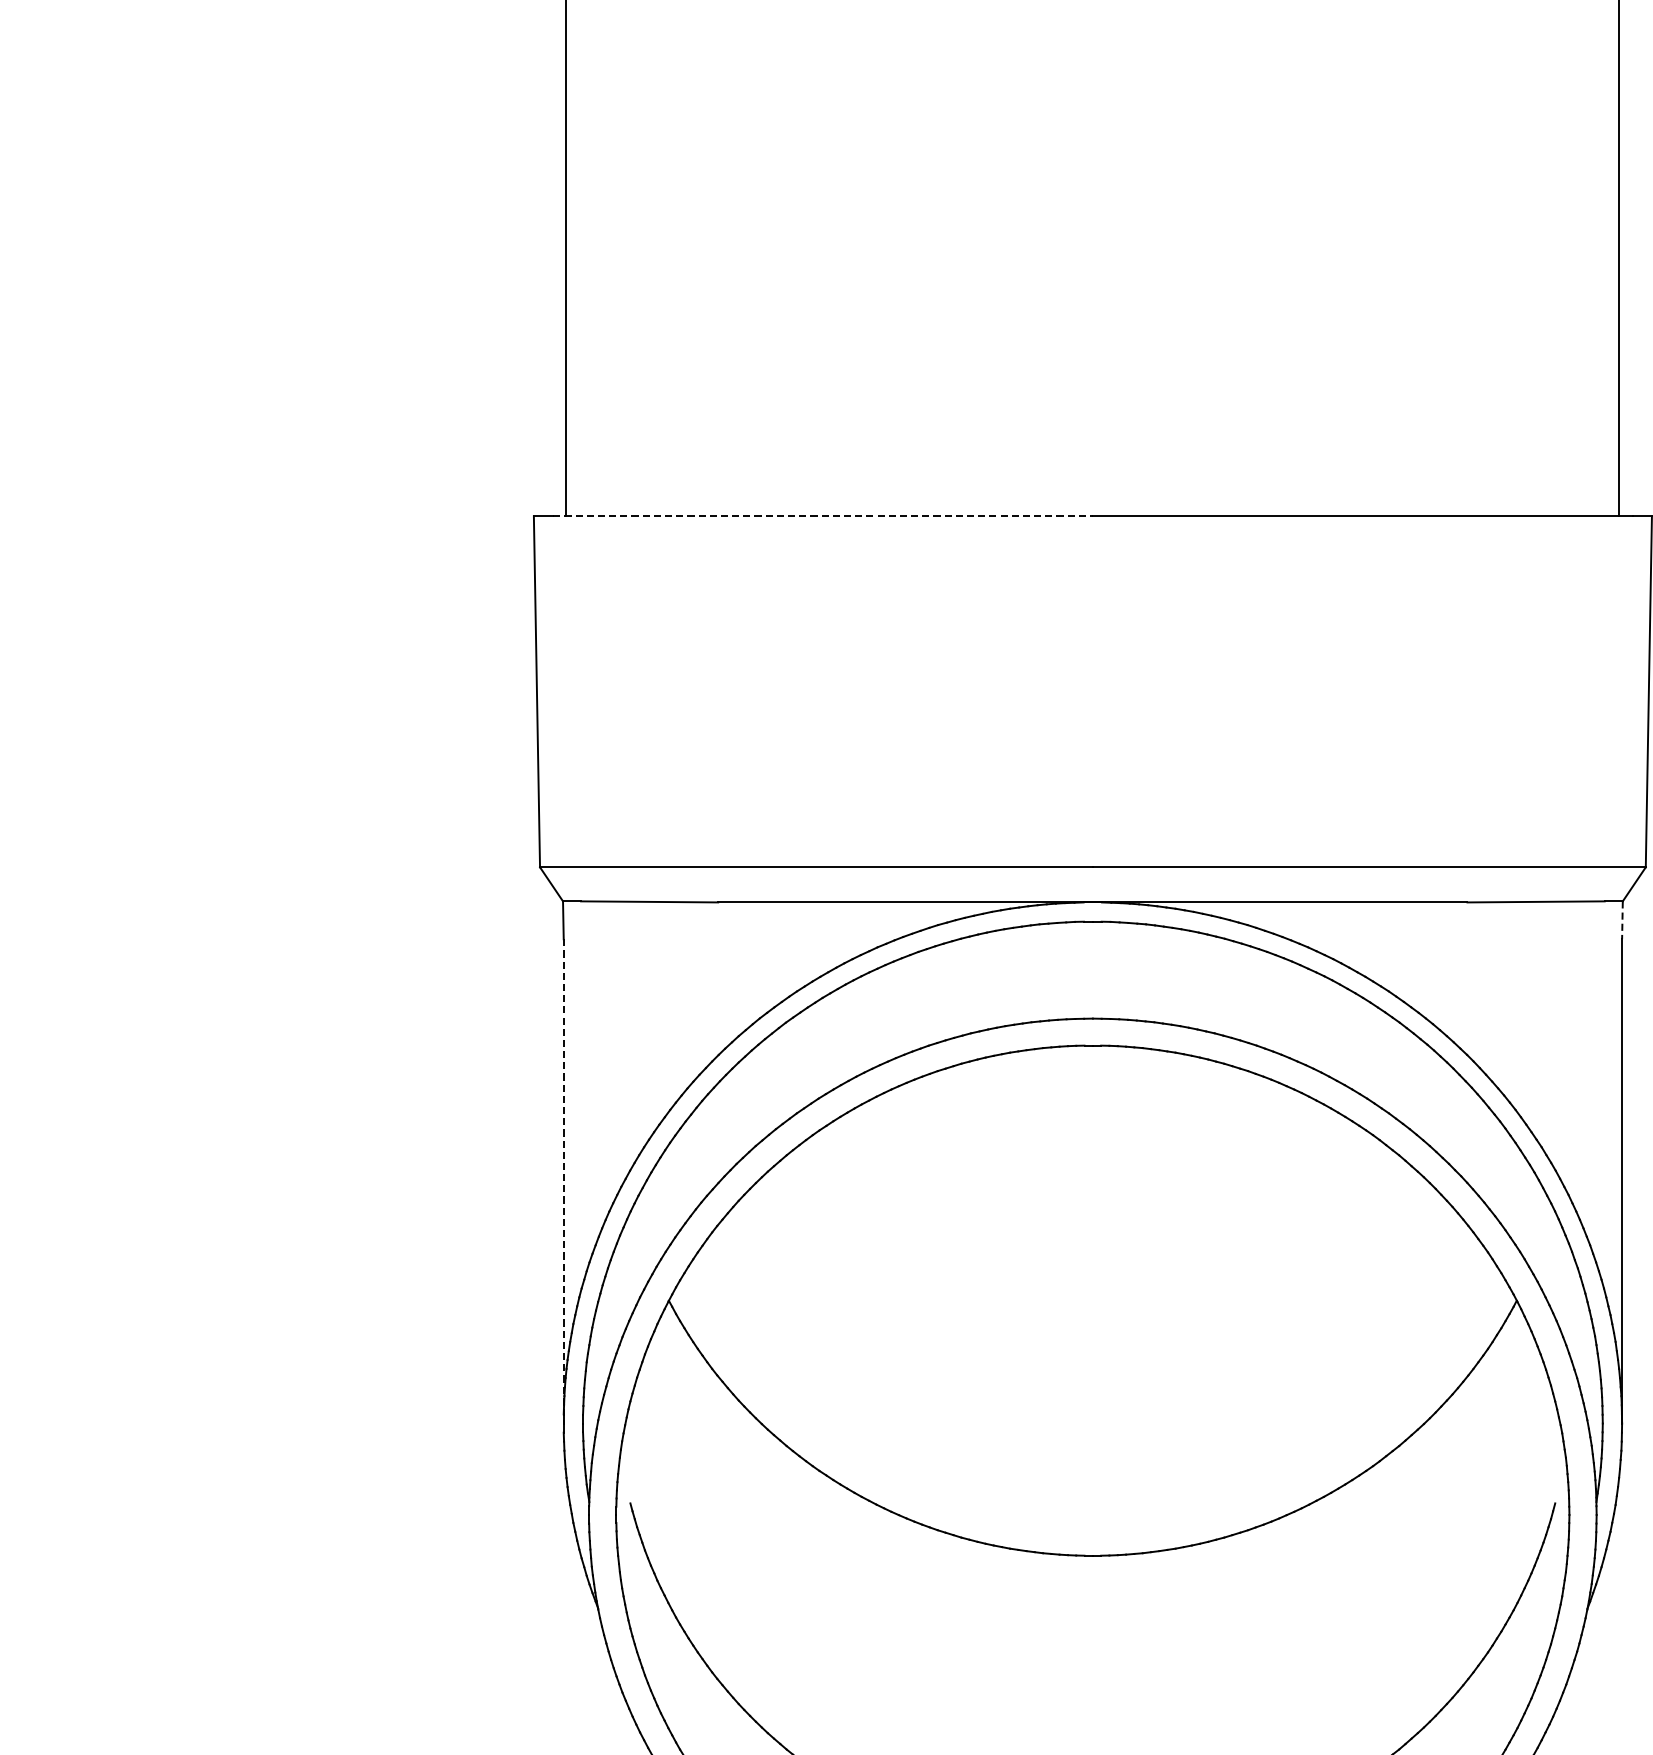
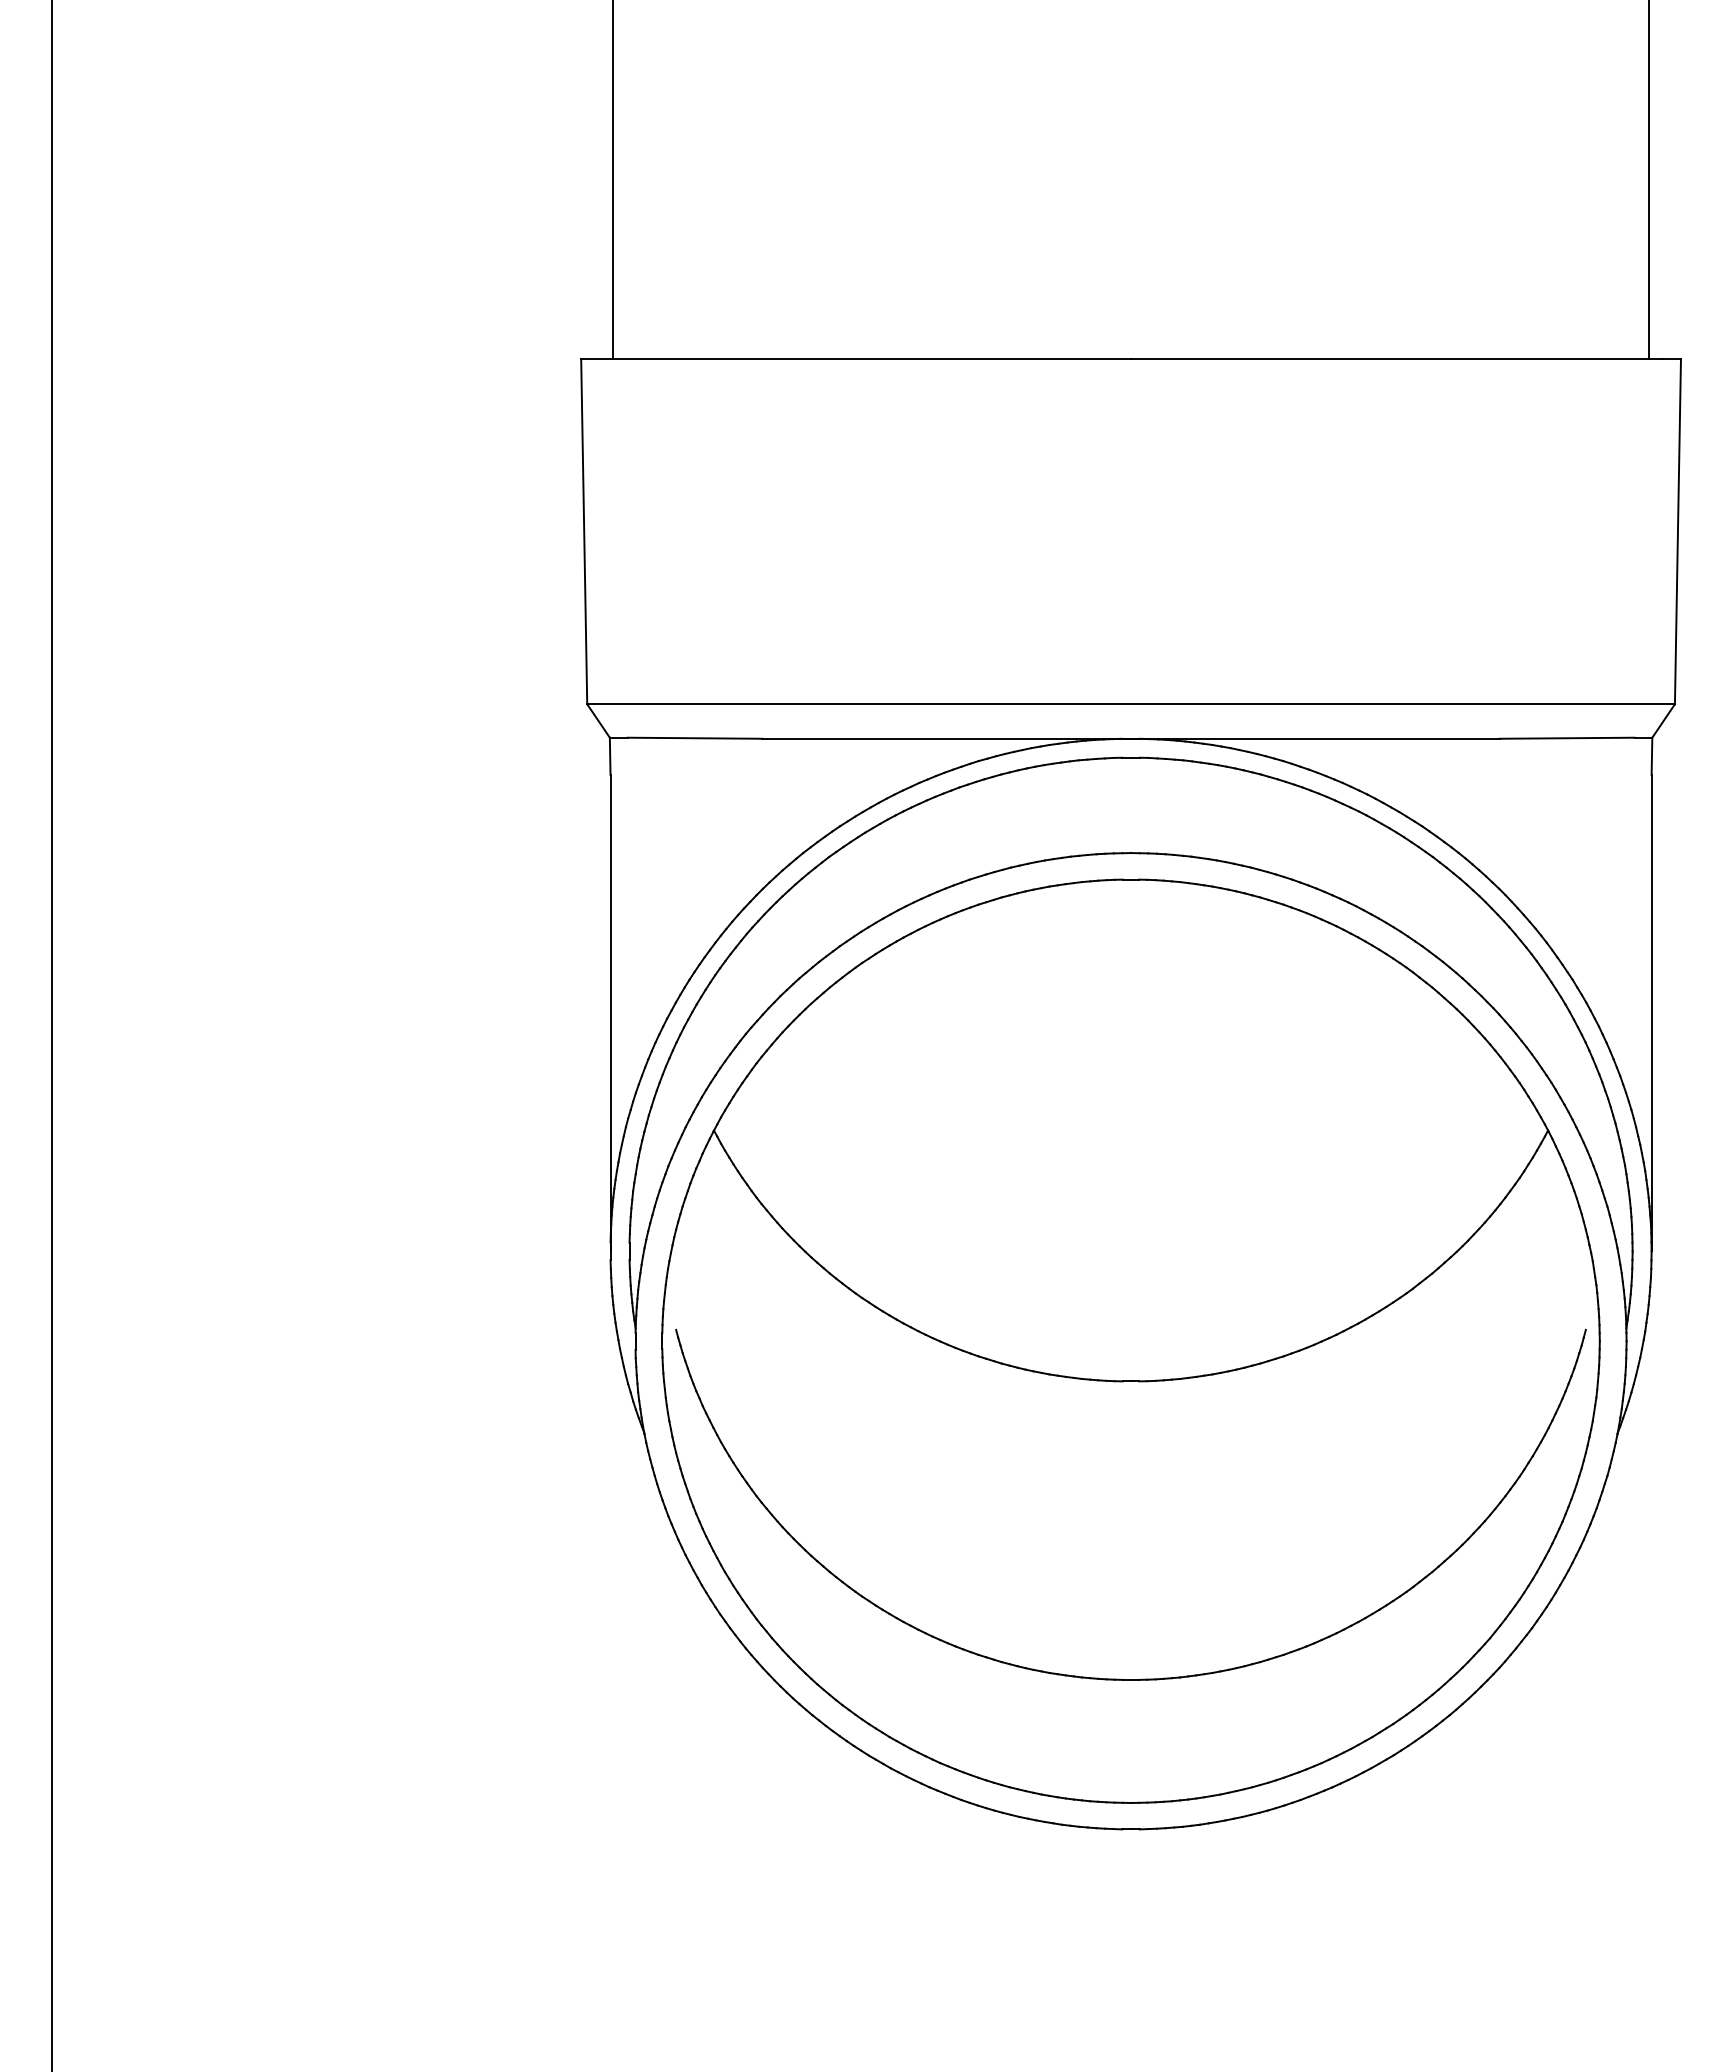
line: (823, 515) -> (866, 358), dashed -> solid
line: (1621, 920) -> (1651, 756), dashed -> solid
line: (563, 1181) -> (610, 1013), dashed -> solid

